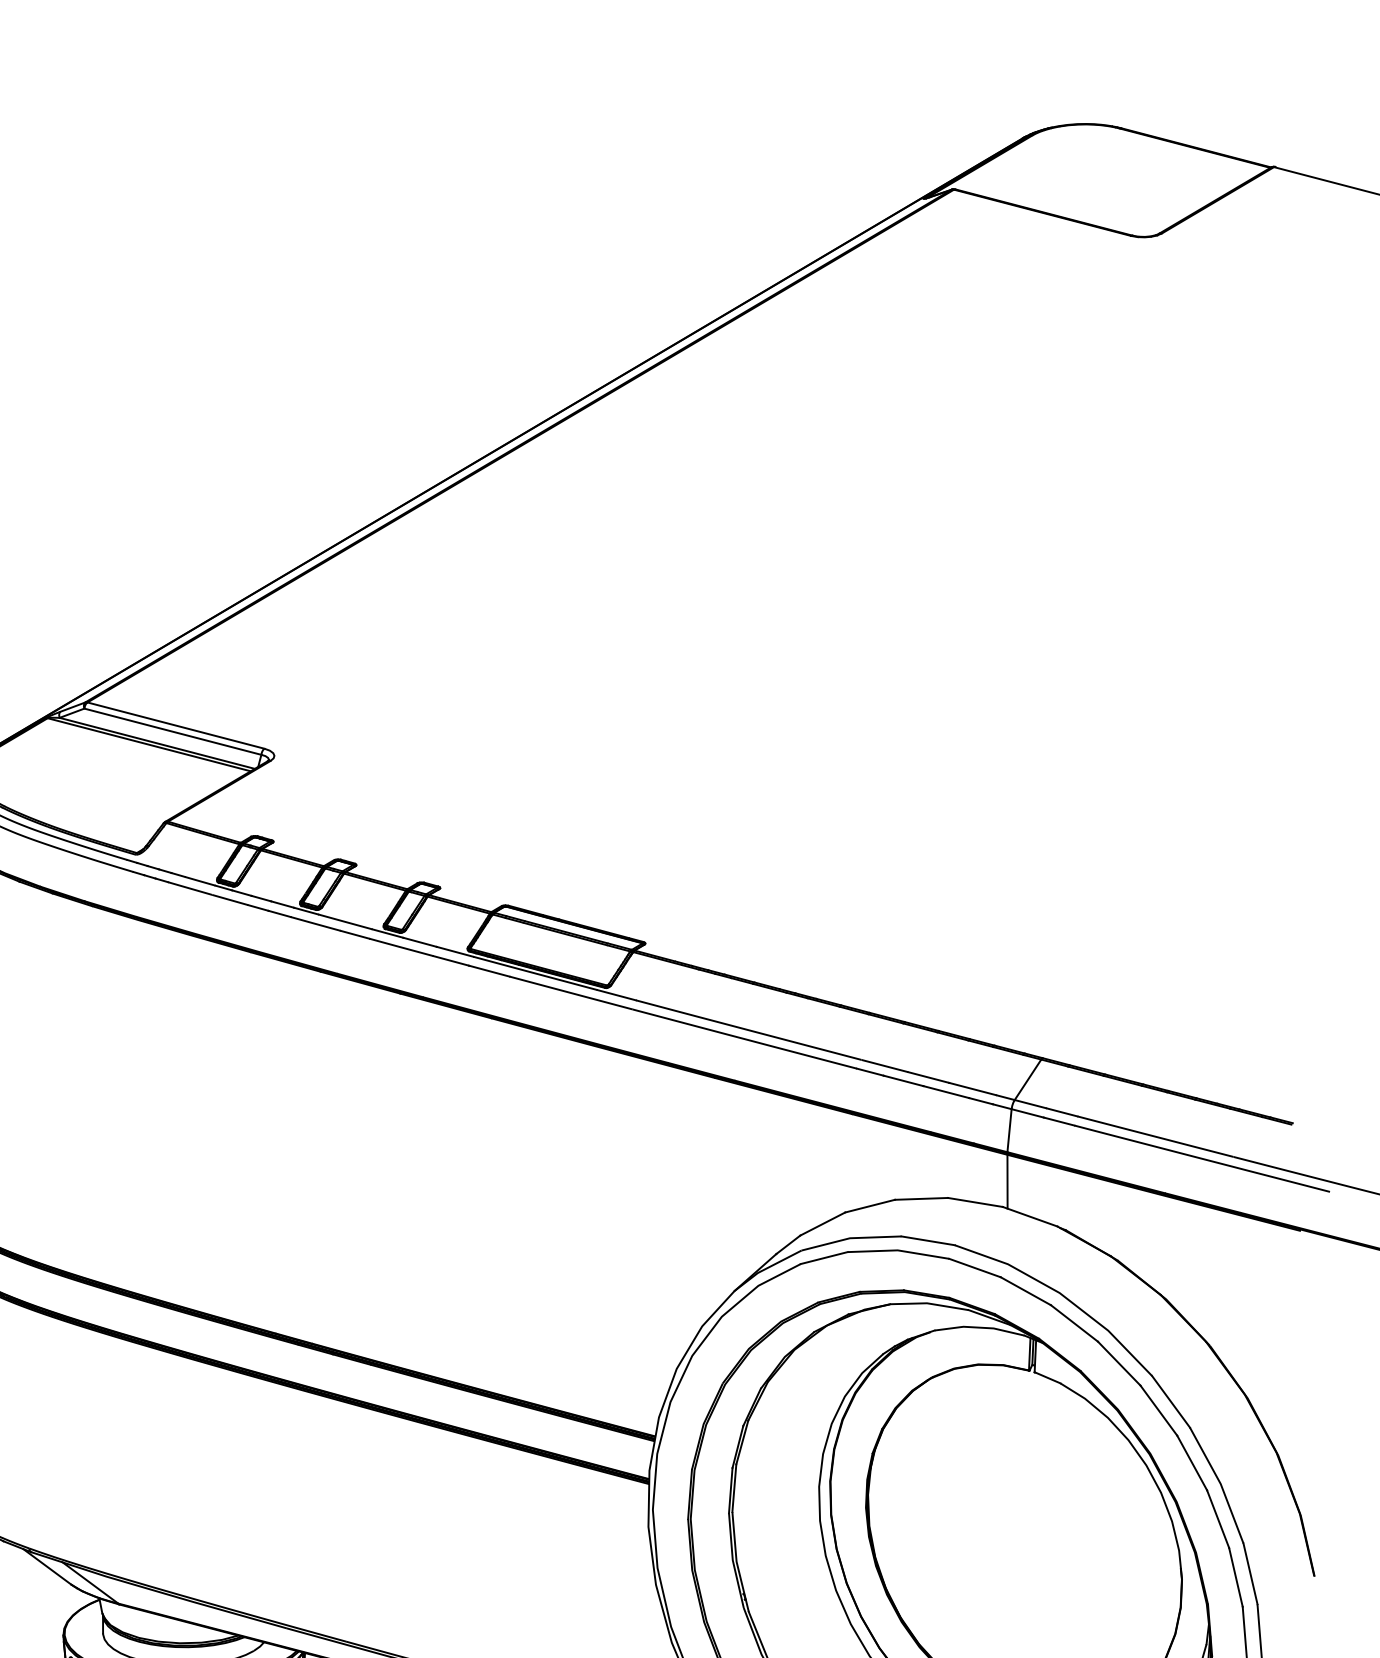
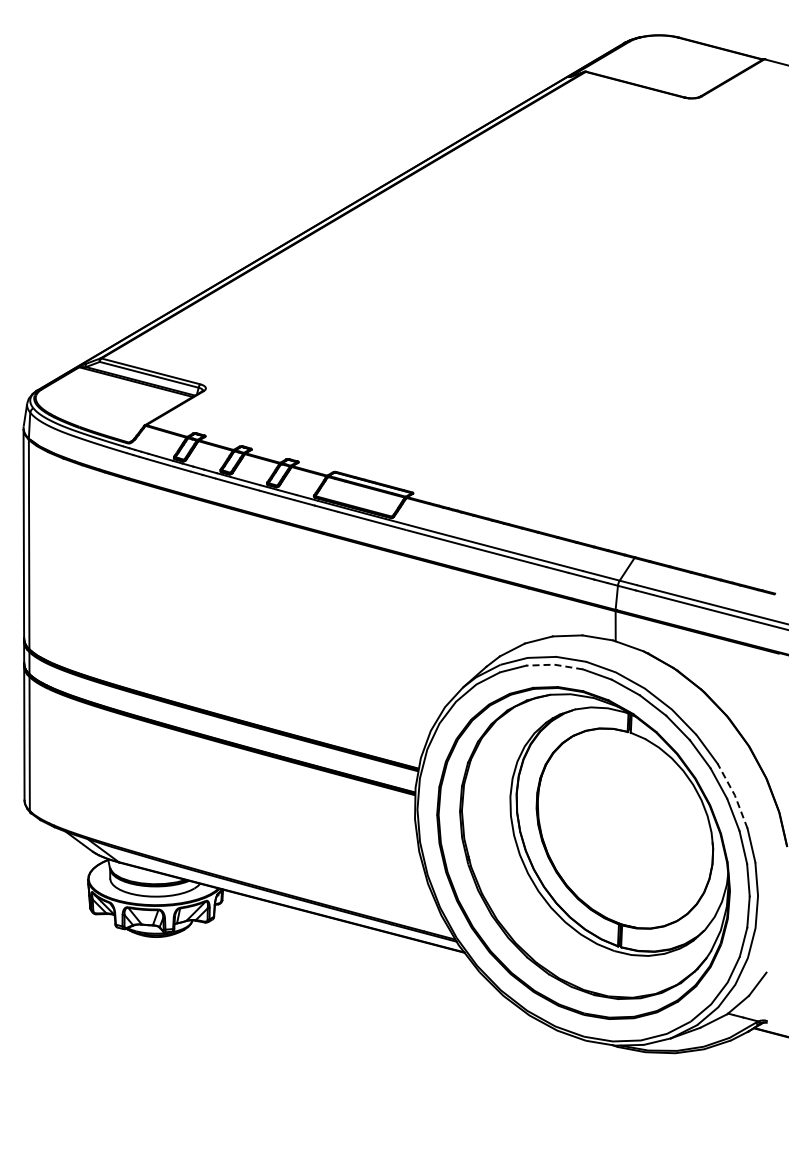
line: (898, 1250) -> (554, 664), solid -> dashed
line: (1220, 1484) -> (734, 795), solid -> dashed

